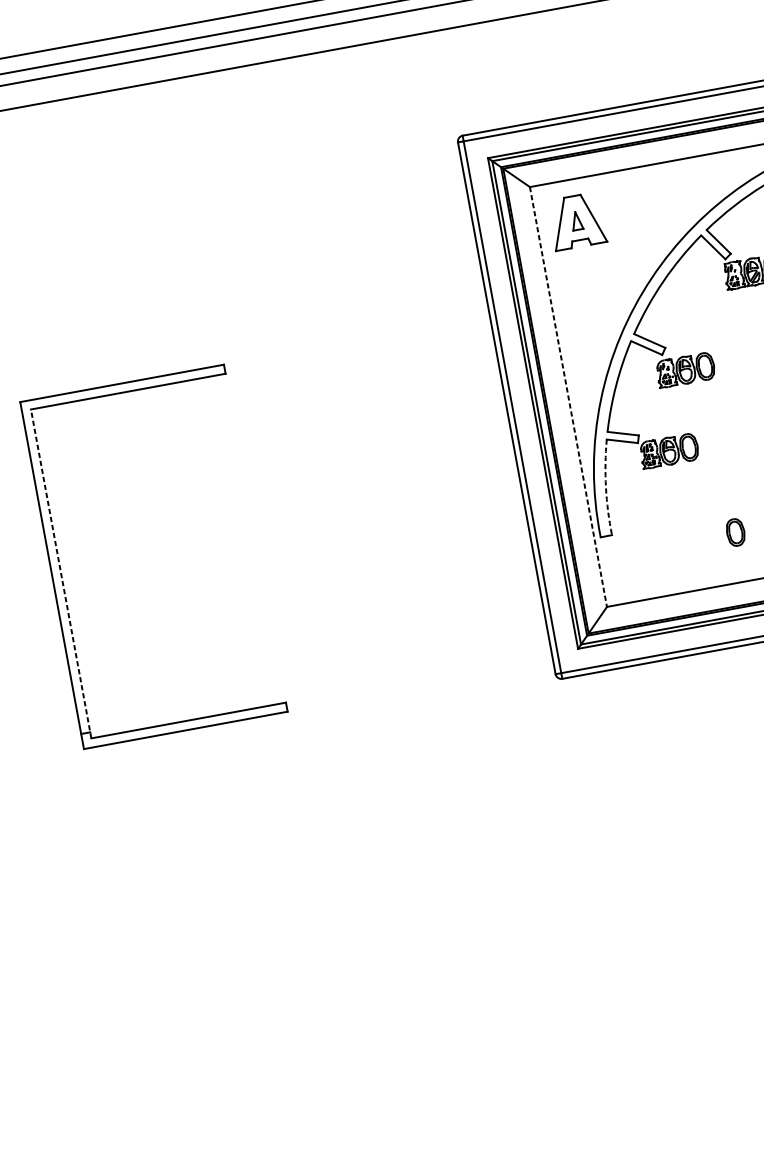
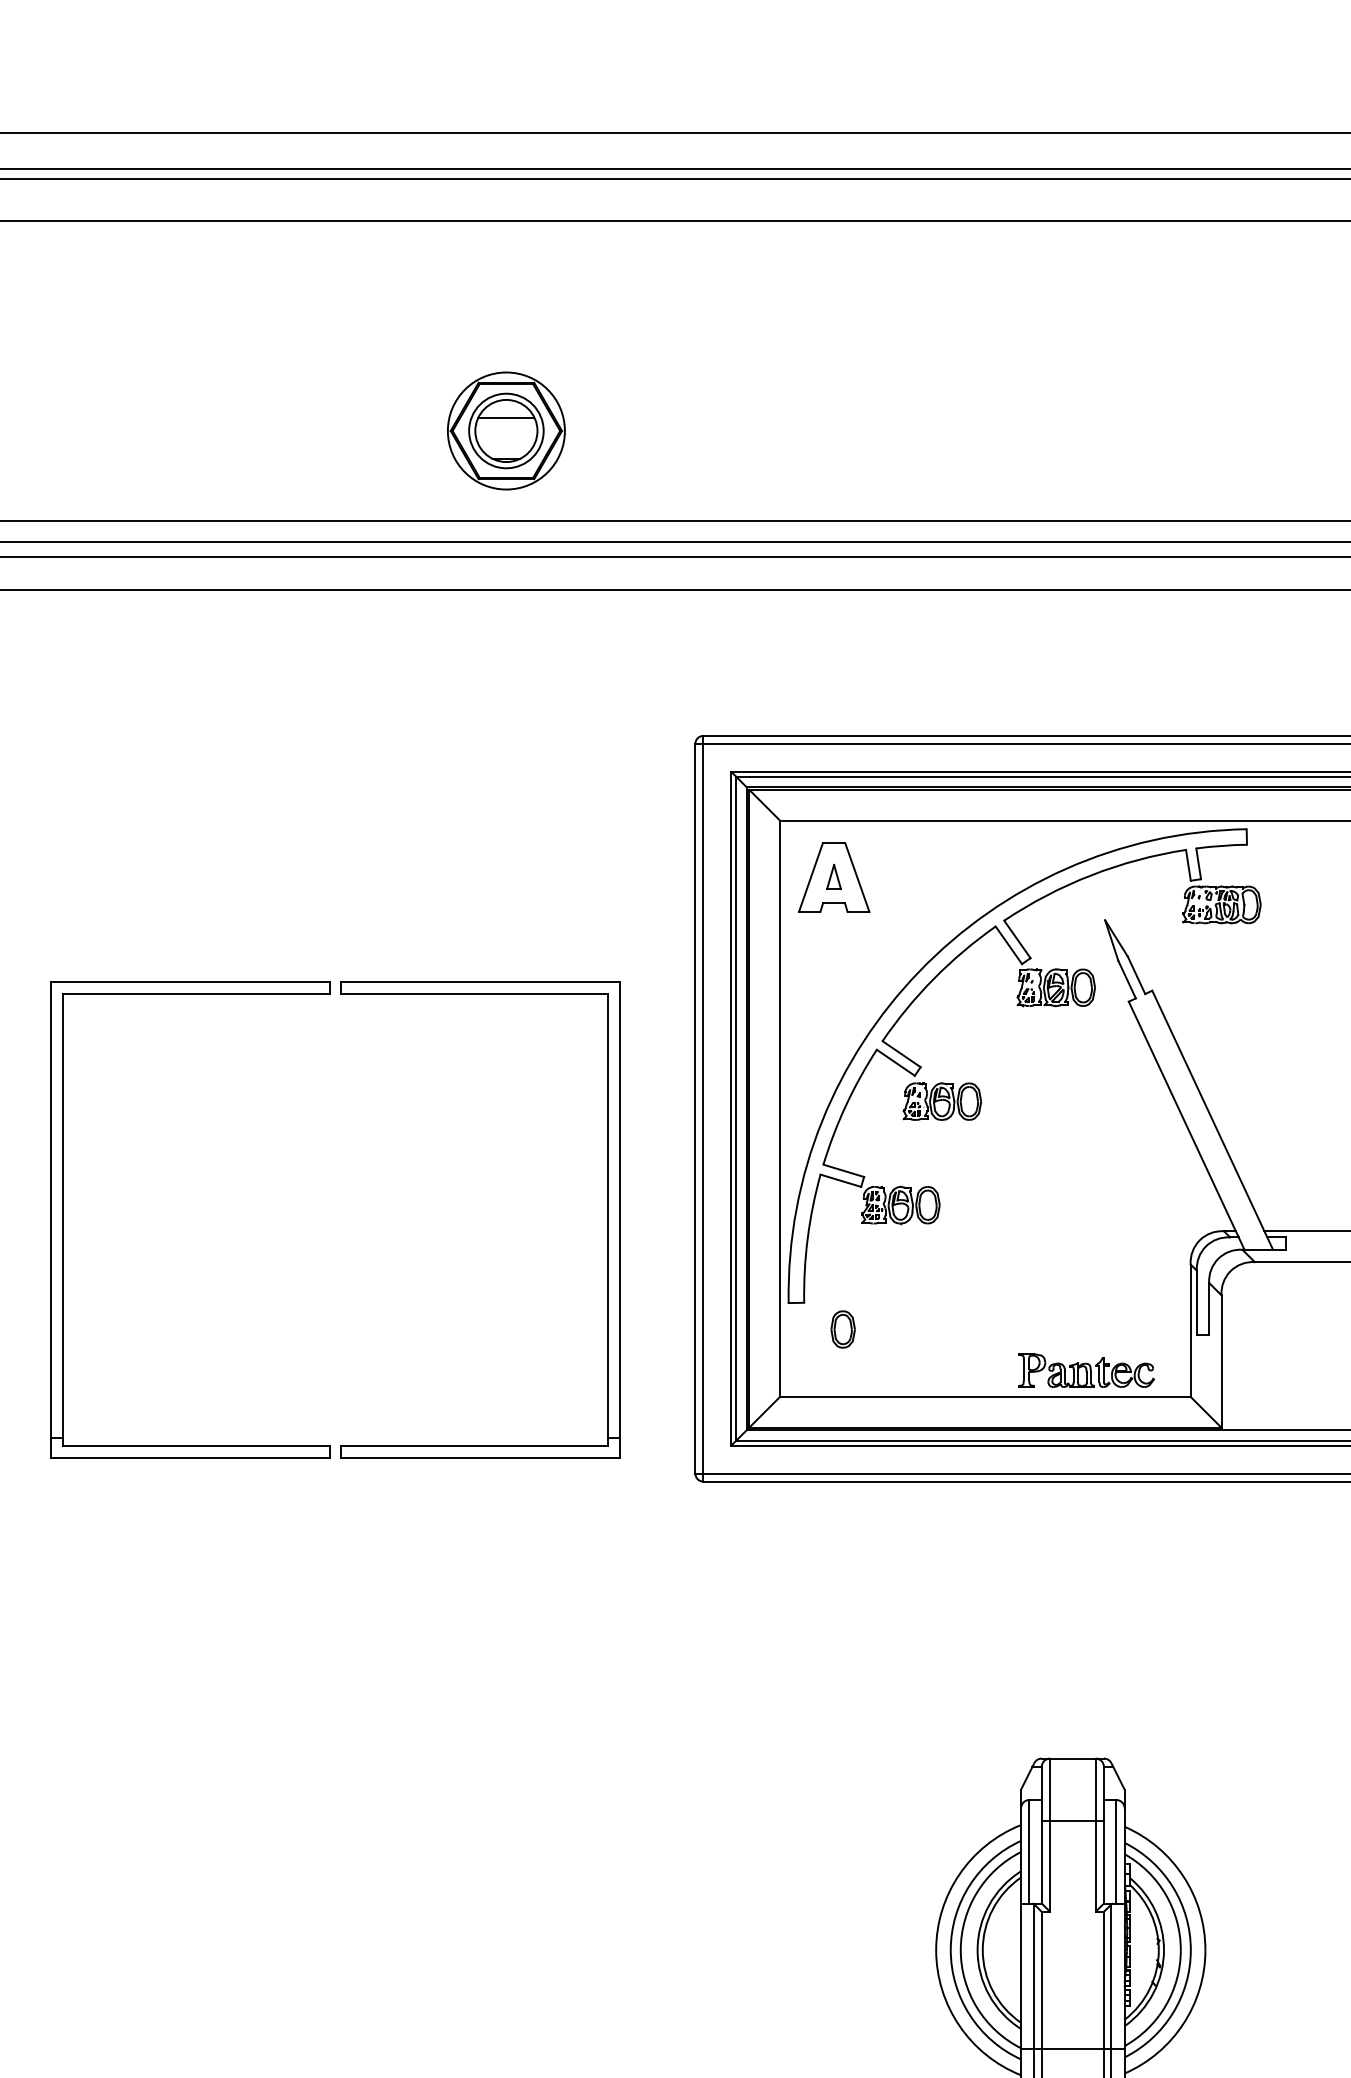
line: (568, 397) -> (780, 1109), dashed -> solid
arc: (605, 487) -> (807, 1238), dashed -> solid
part: (457, 500) -> (607, 1219), added
part: (735, 532) -> (842, 1329), moved
line: (61, 574) -> (63, 1220), dashed -> solid

